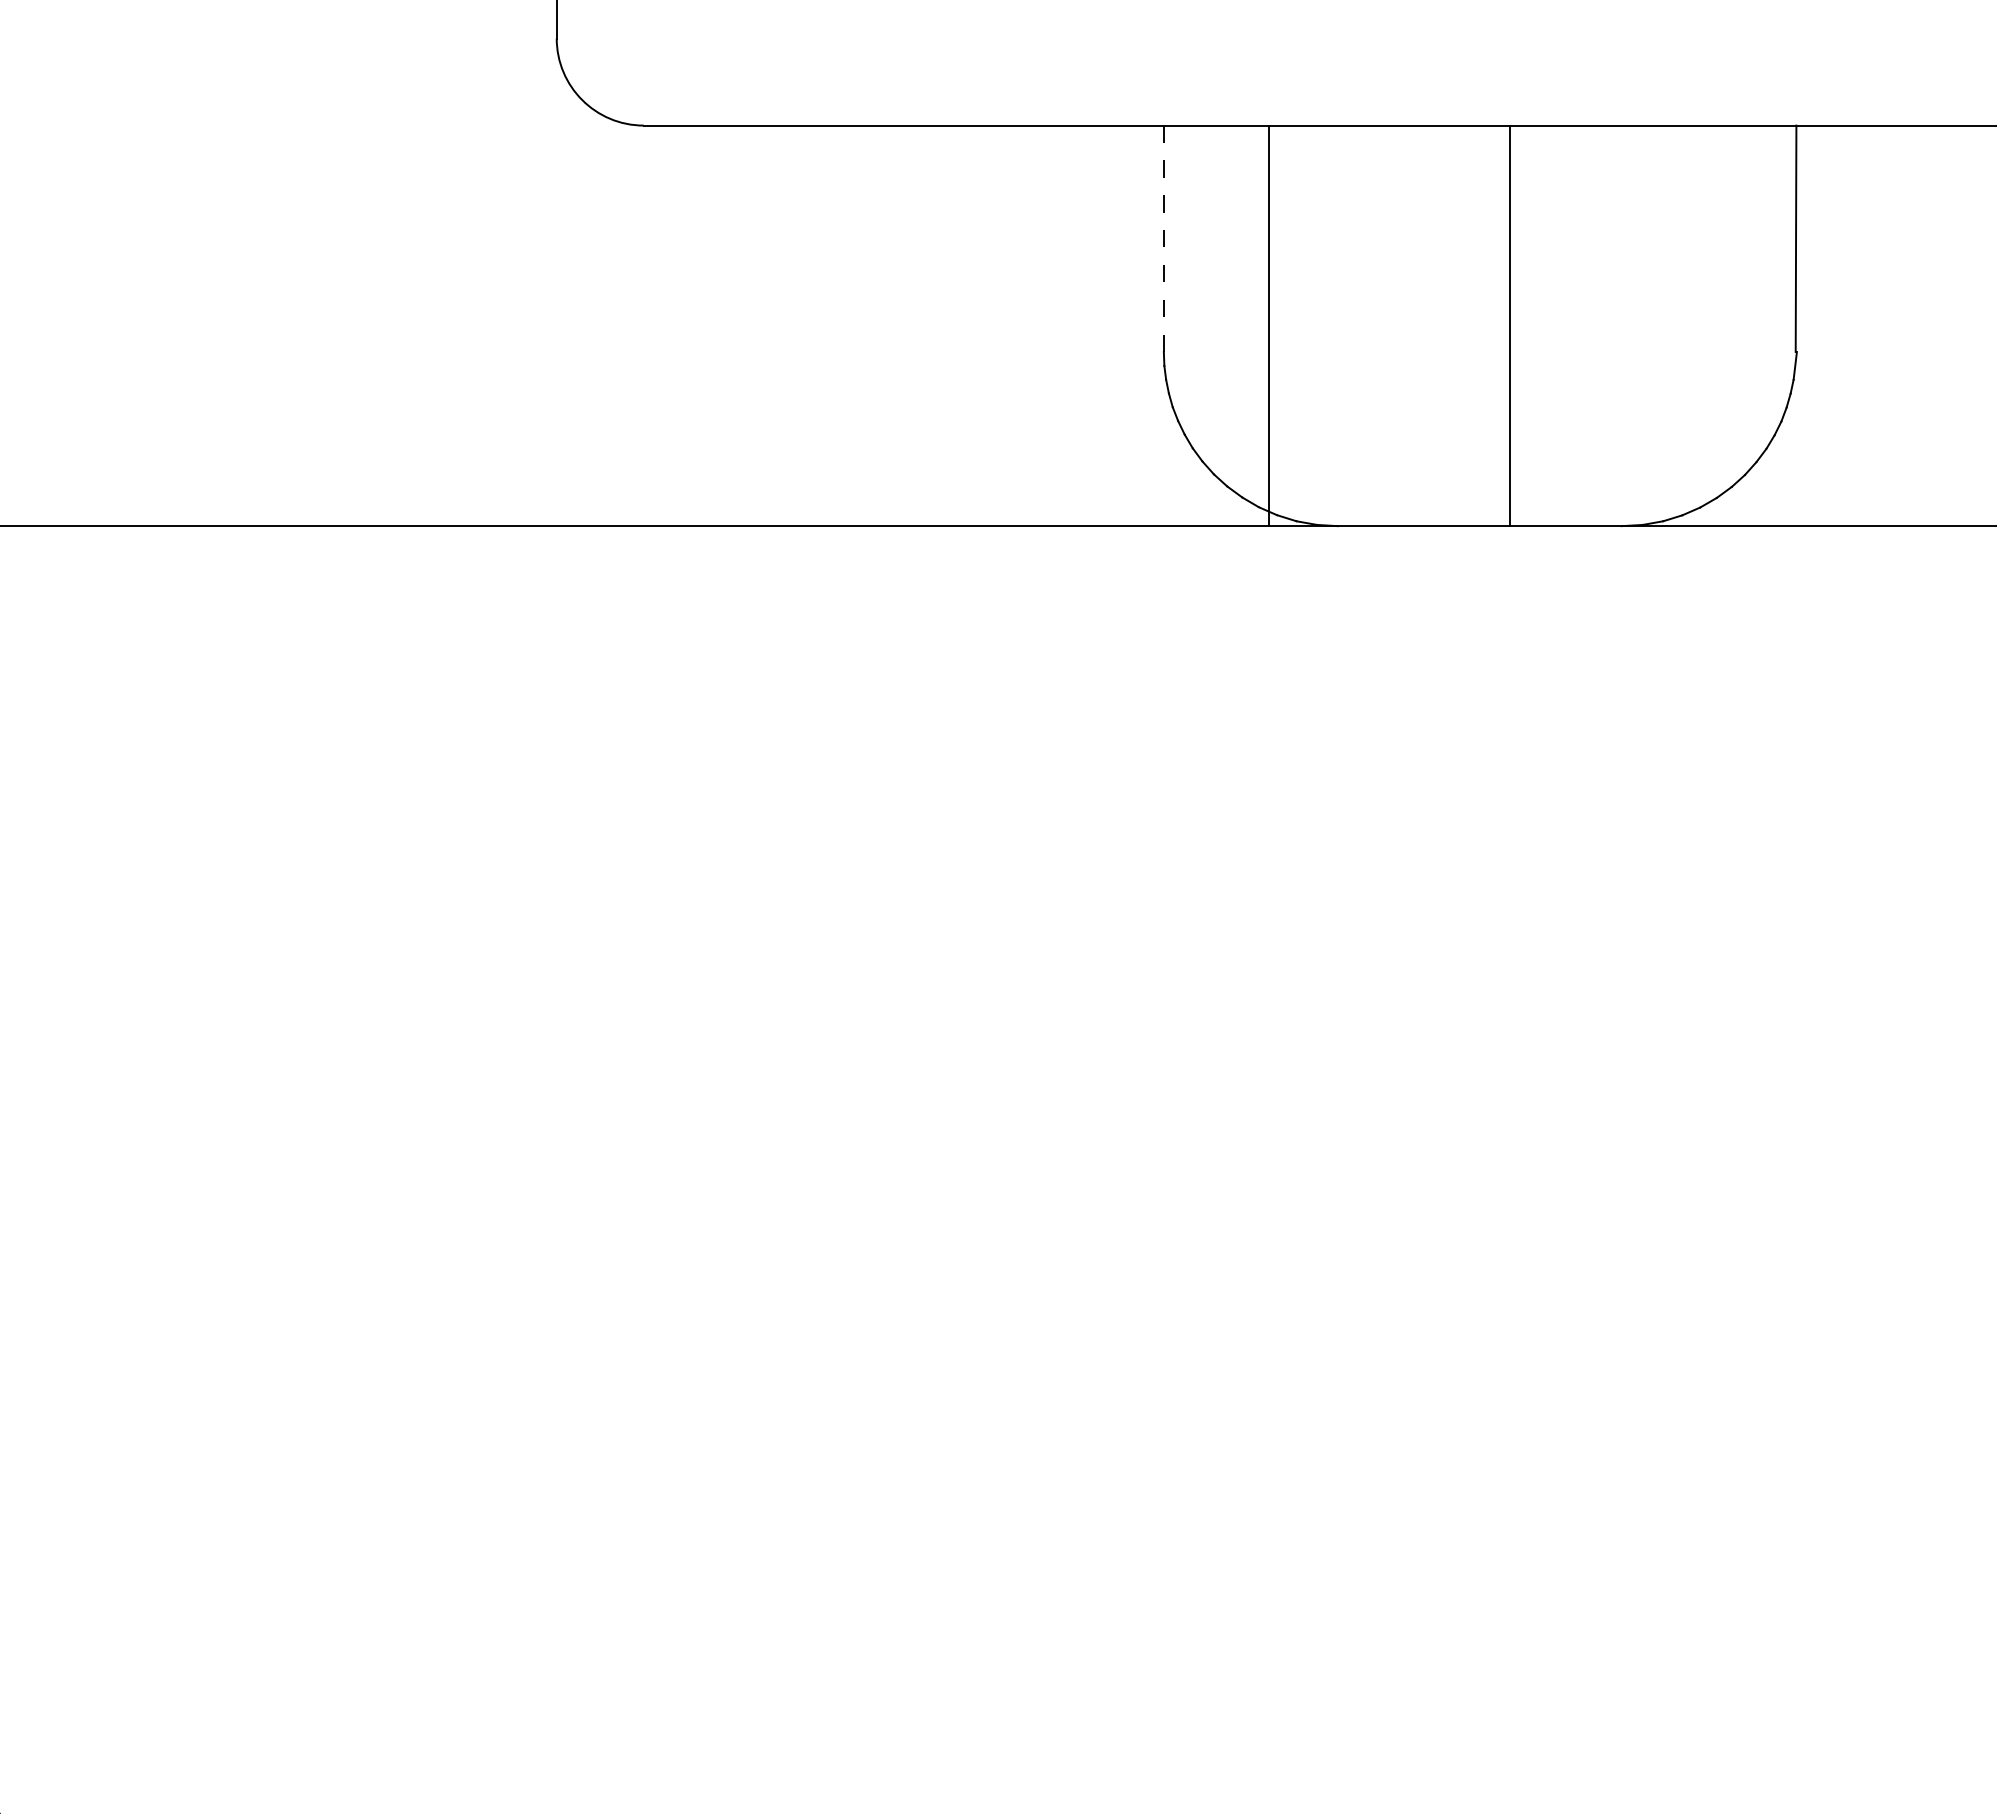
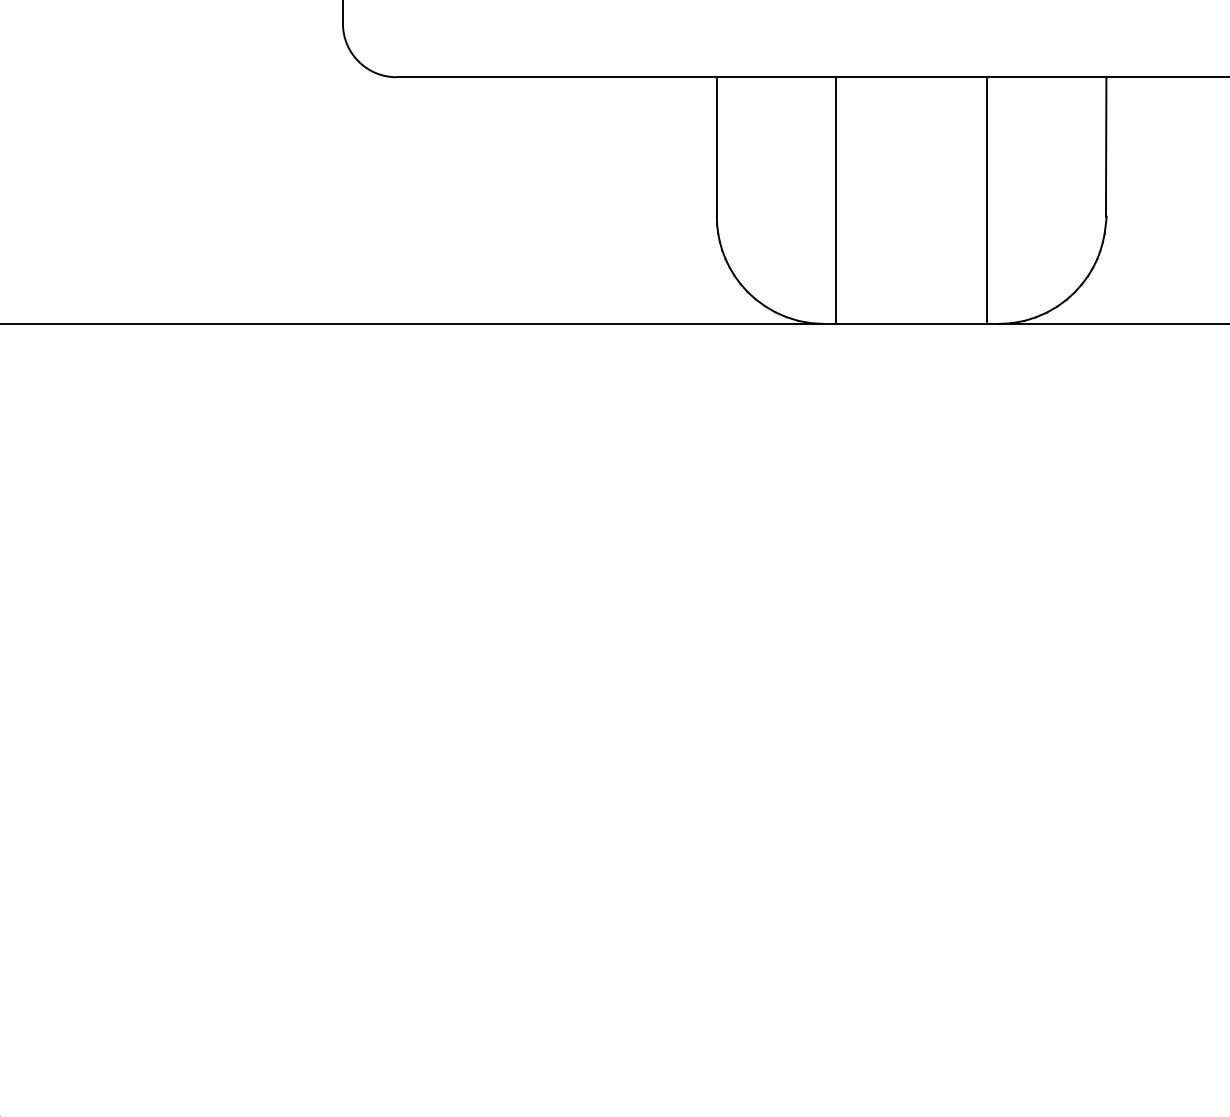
line: (1163, 238) -> (716, 146), dashed -> solid
line: (1268, 325) -> (835, 200), moved
line: (1510, 325) -> (987, 200), moved

